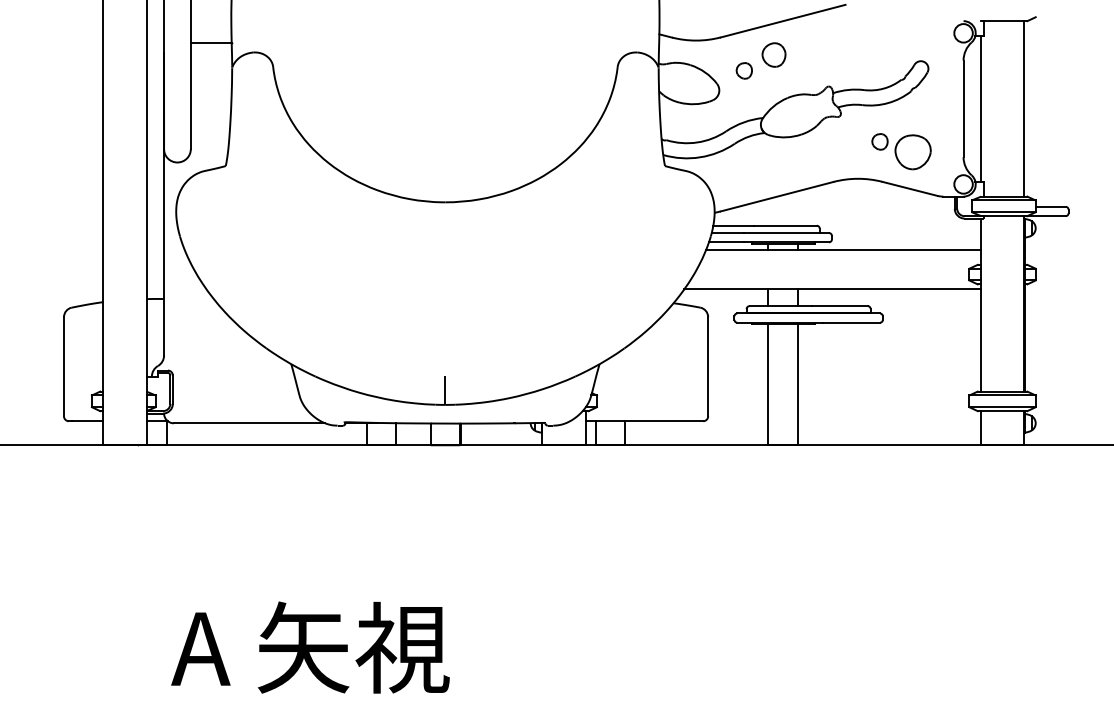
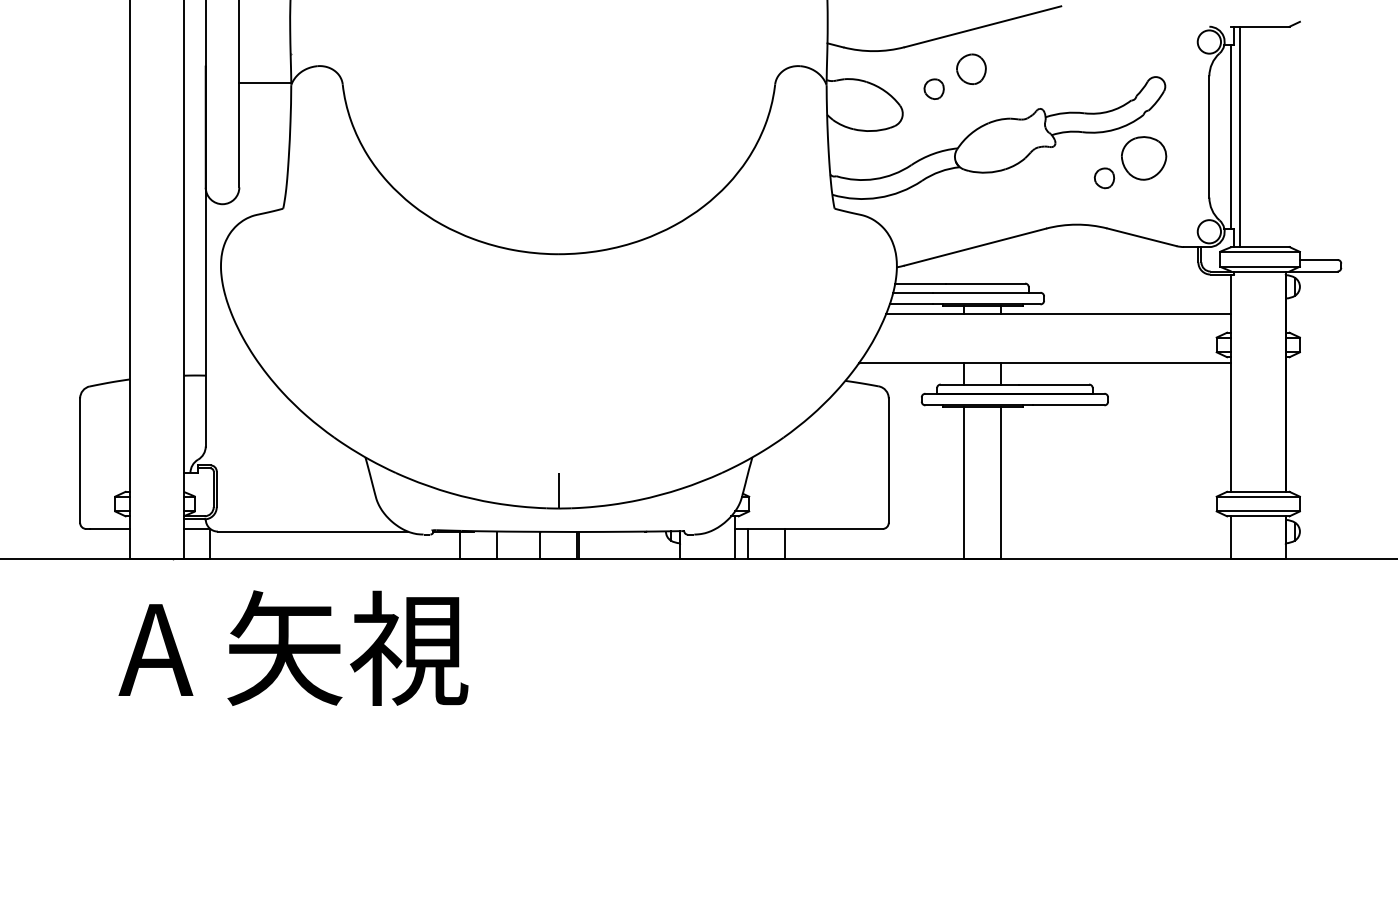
line: (210, 43) -> (264, 83), moved
line: (1024, 108) -> (1239, 136), moved
part: (913, 152) -> (1144, 158), moved
text: (310, 647) -> (293, 647), moved

